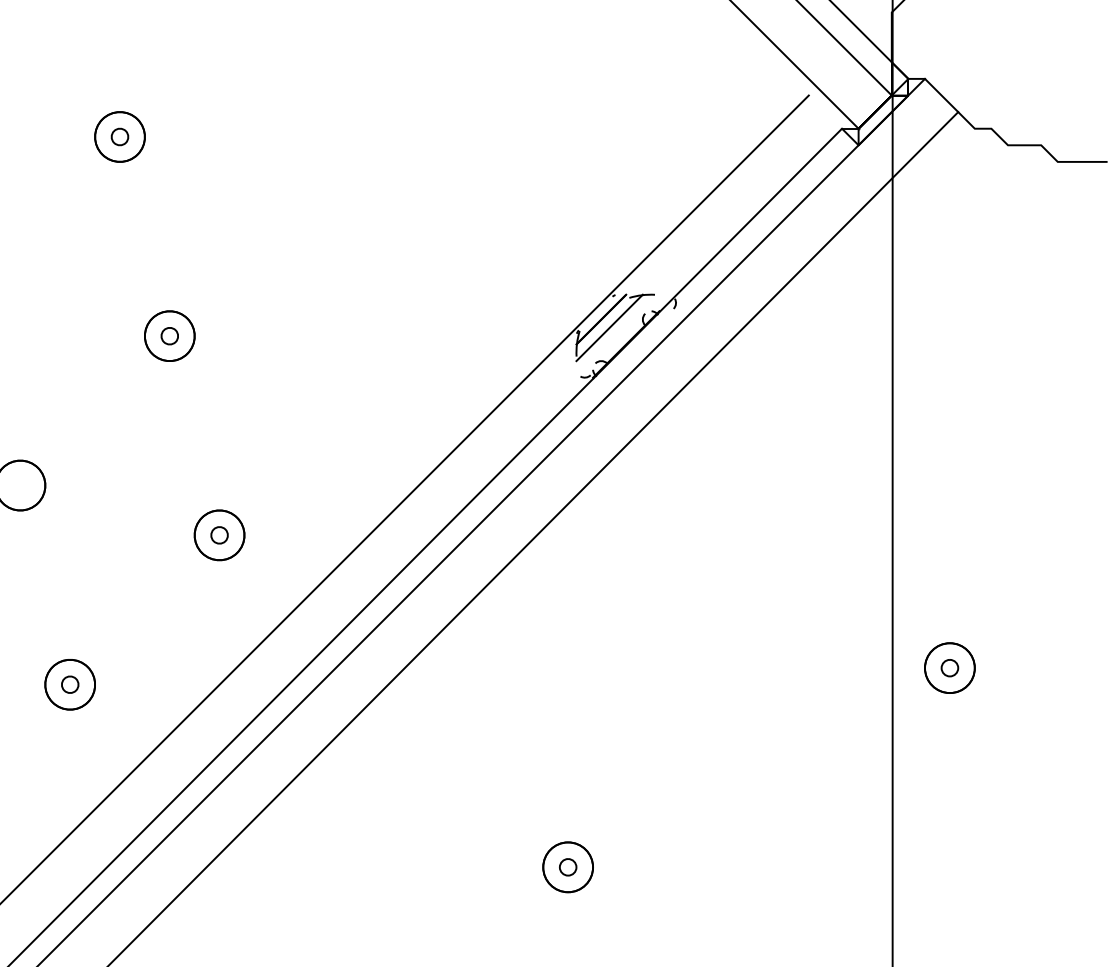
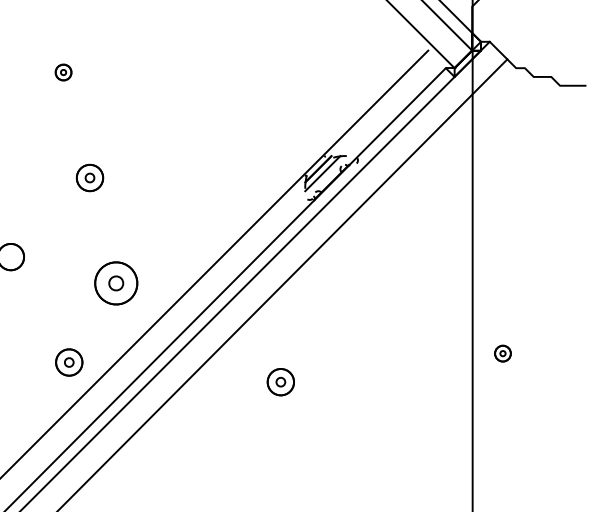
part: (119, 136) -> (63, 72), size x0.6
part: (219, 535) -> (116, 283), size x1.6
part: (949, 667) -> (502, 353), size x0.6
part: (70, 684) -> (69, 362), moved
part: (567, 867) -> (280, 382), moved

